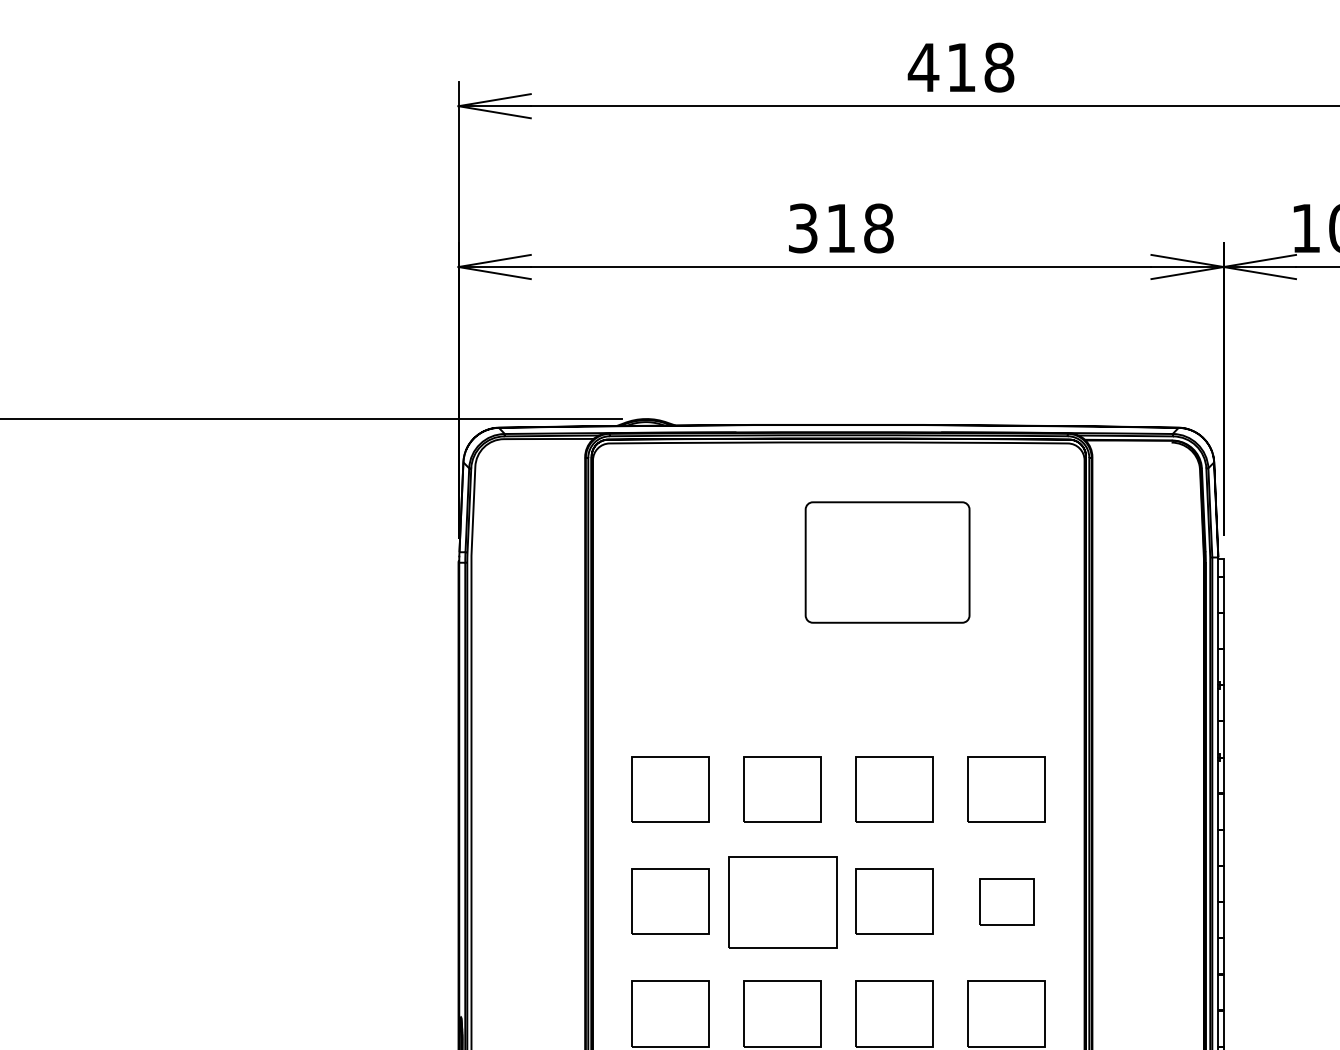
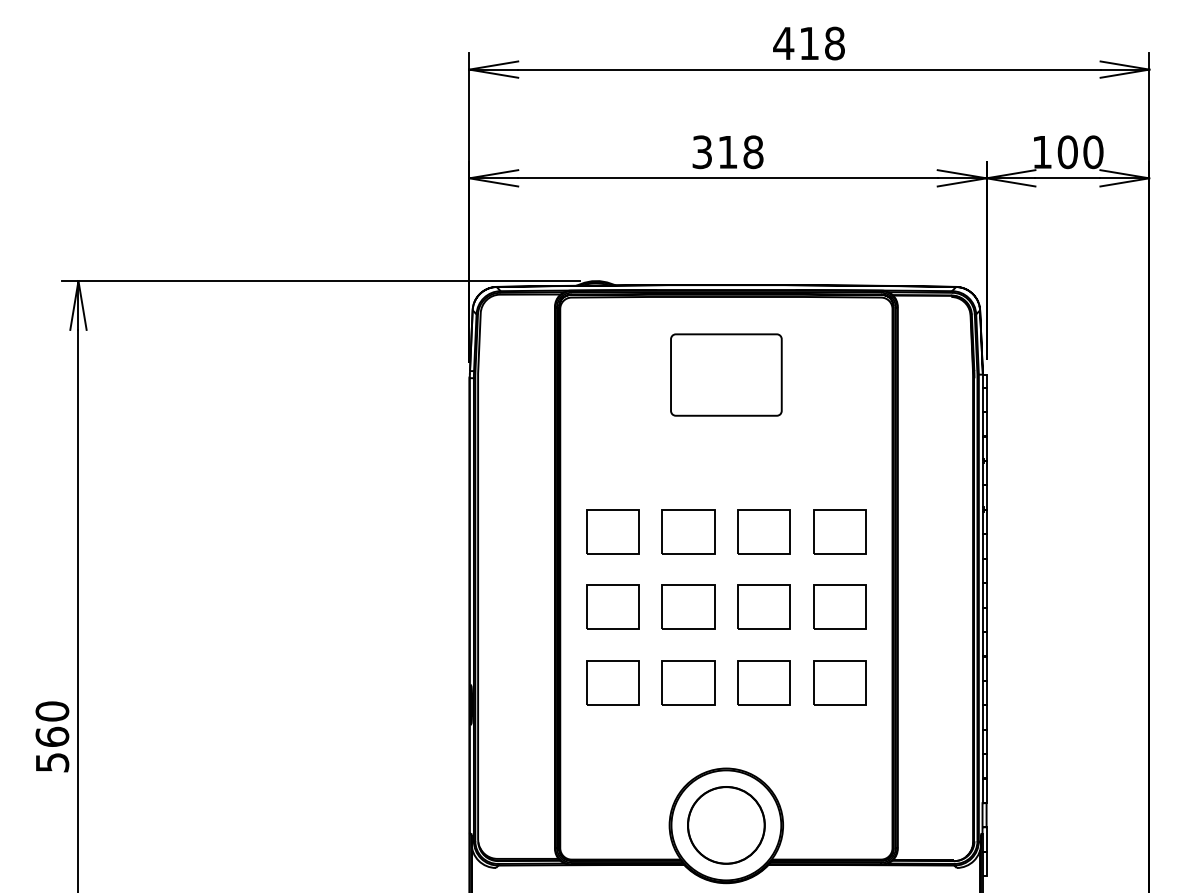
part: (887, 561) -> (726, 374), moved
part: (782, 900) -> (688, 606), size x0.71
part: (1006, 900) -> (839, 606), size x1.43

